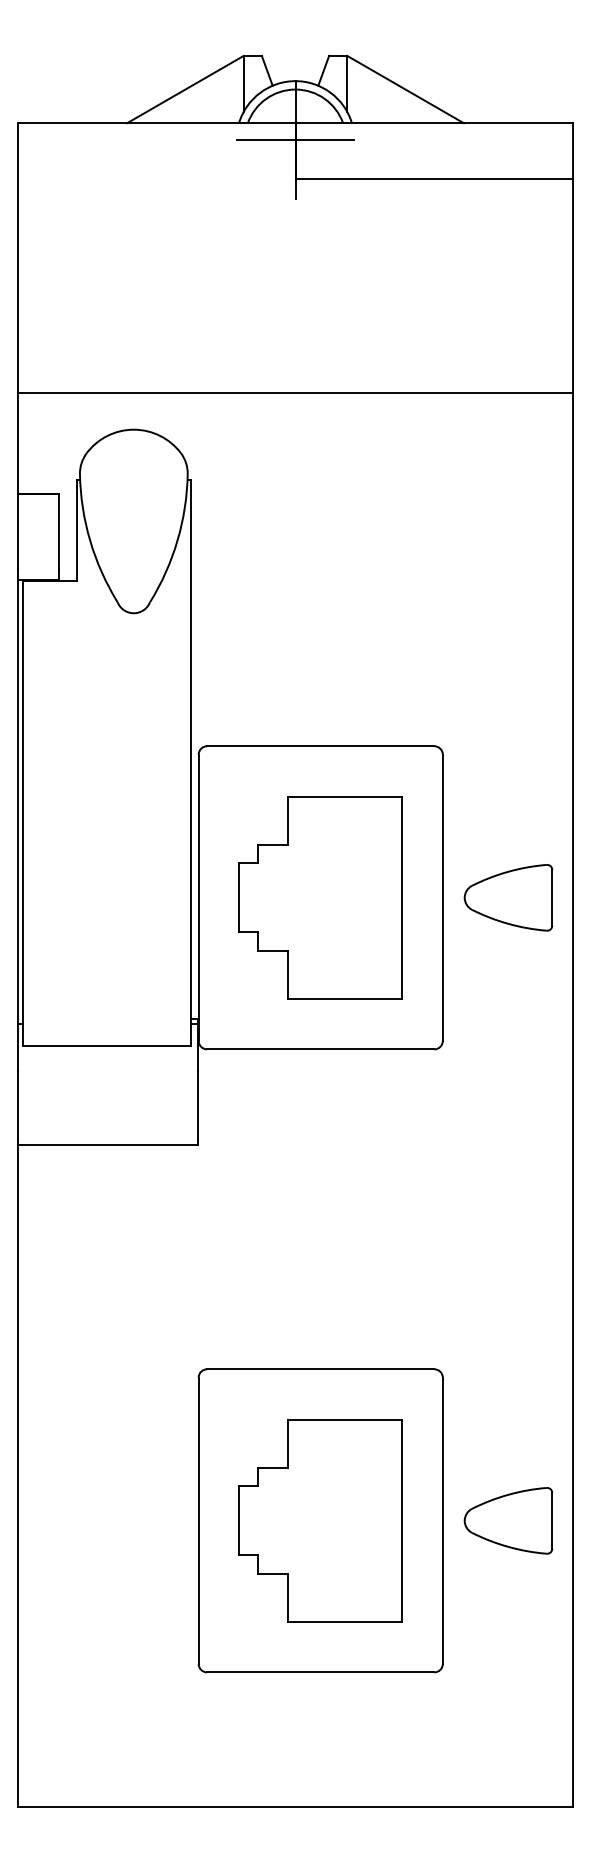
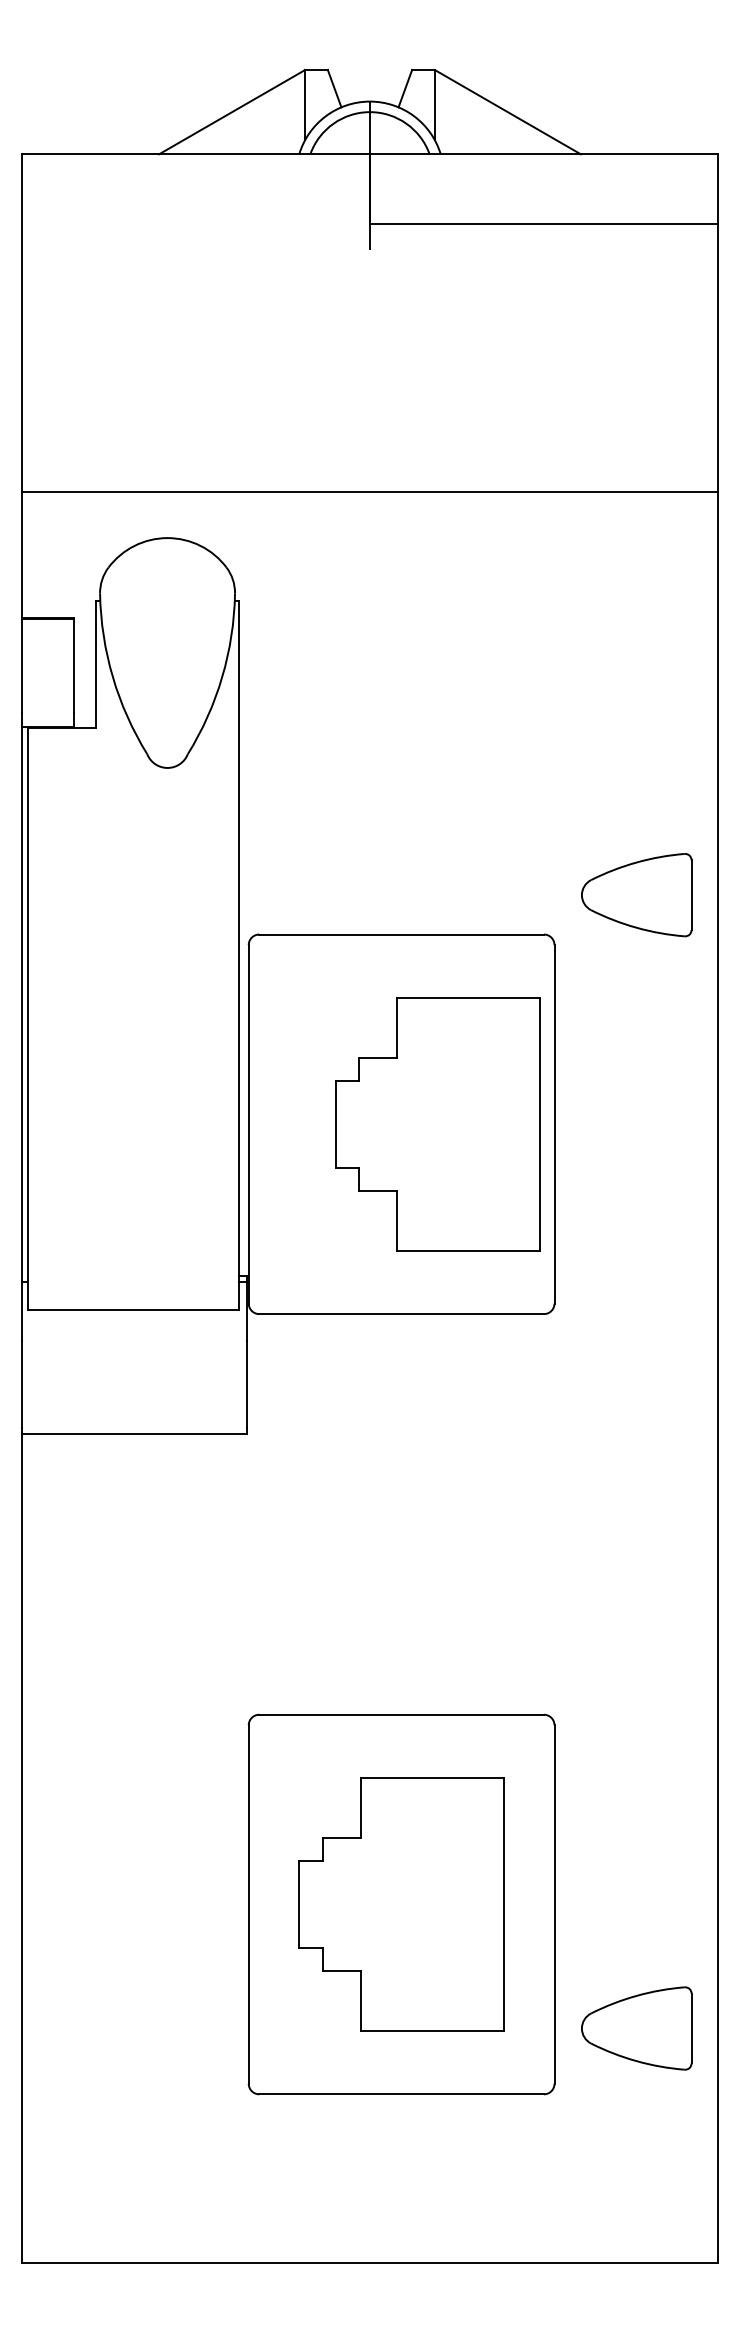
line: (295, 140) -> (370, 175), removed
part: (320, 897) -> (437, 1123), moved
part: (508, 897) -> (636, 894), moved
part: (508, 1520) -> (636, 2028), moved

